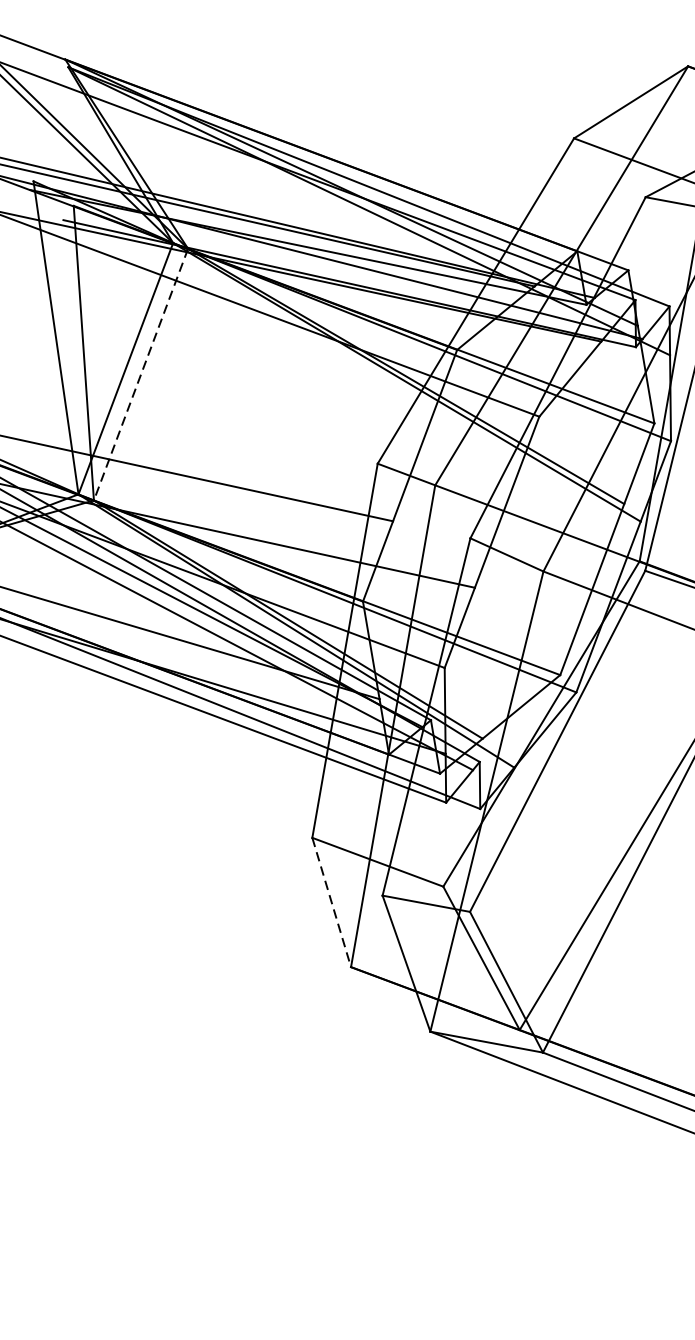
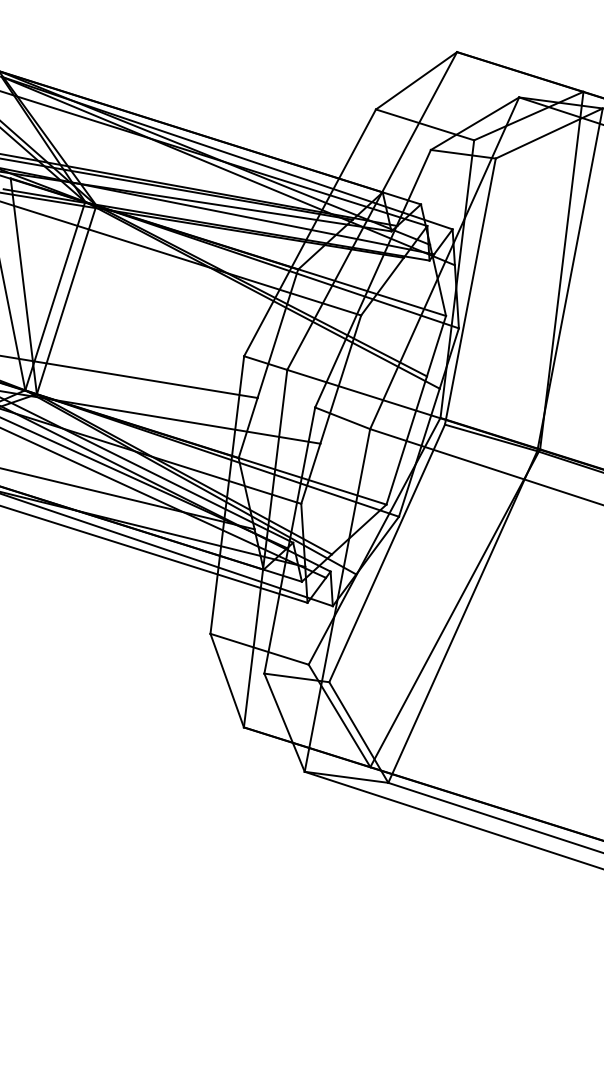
line: (140, 374) -> (66, 299), dashed -> solid
line: (332, 902) -> (227, 680), dashed -> solid

